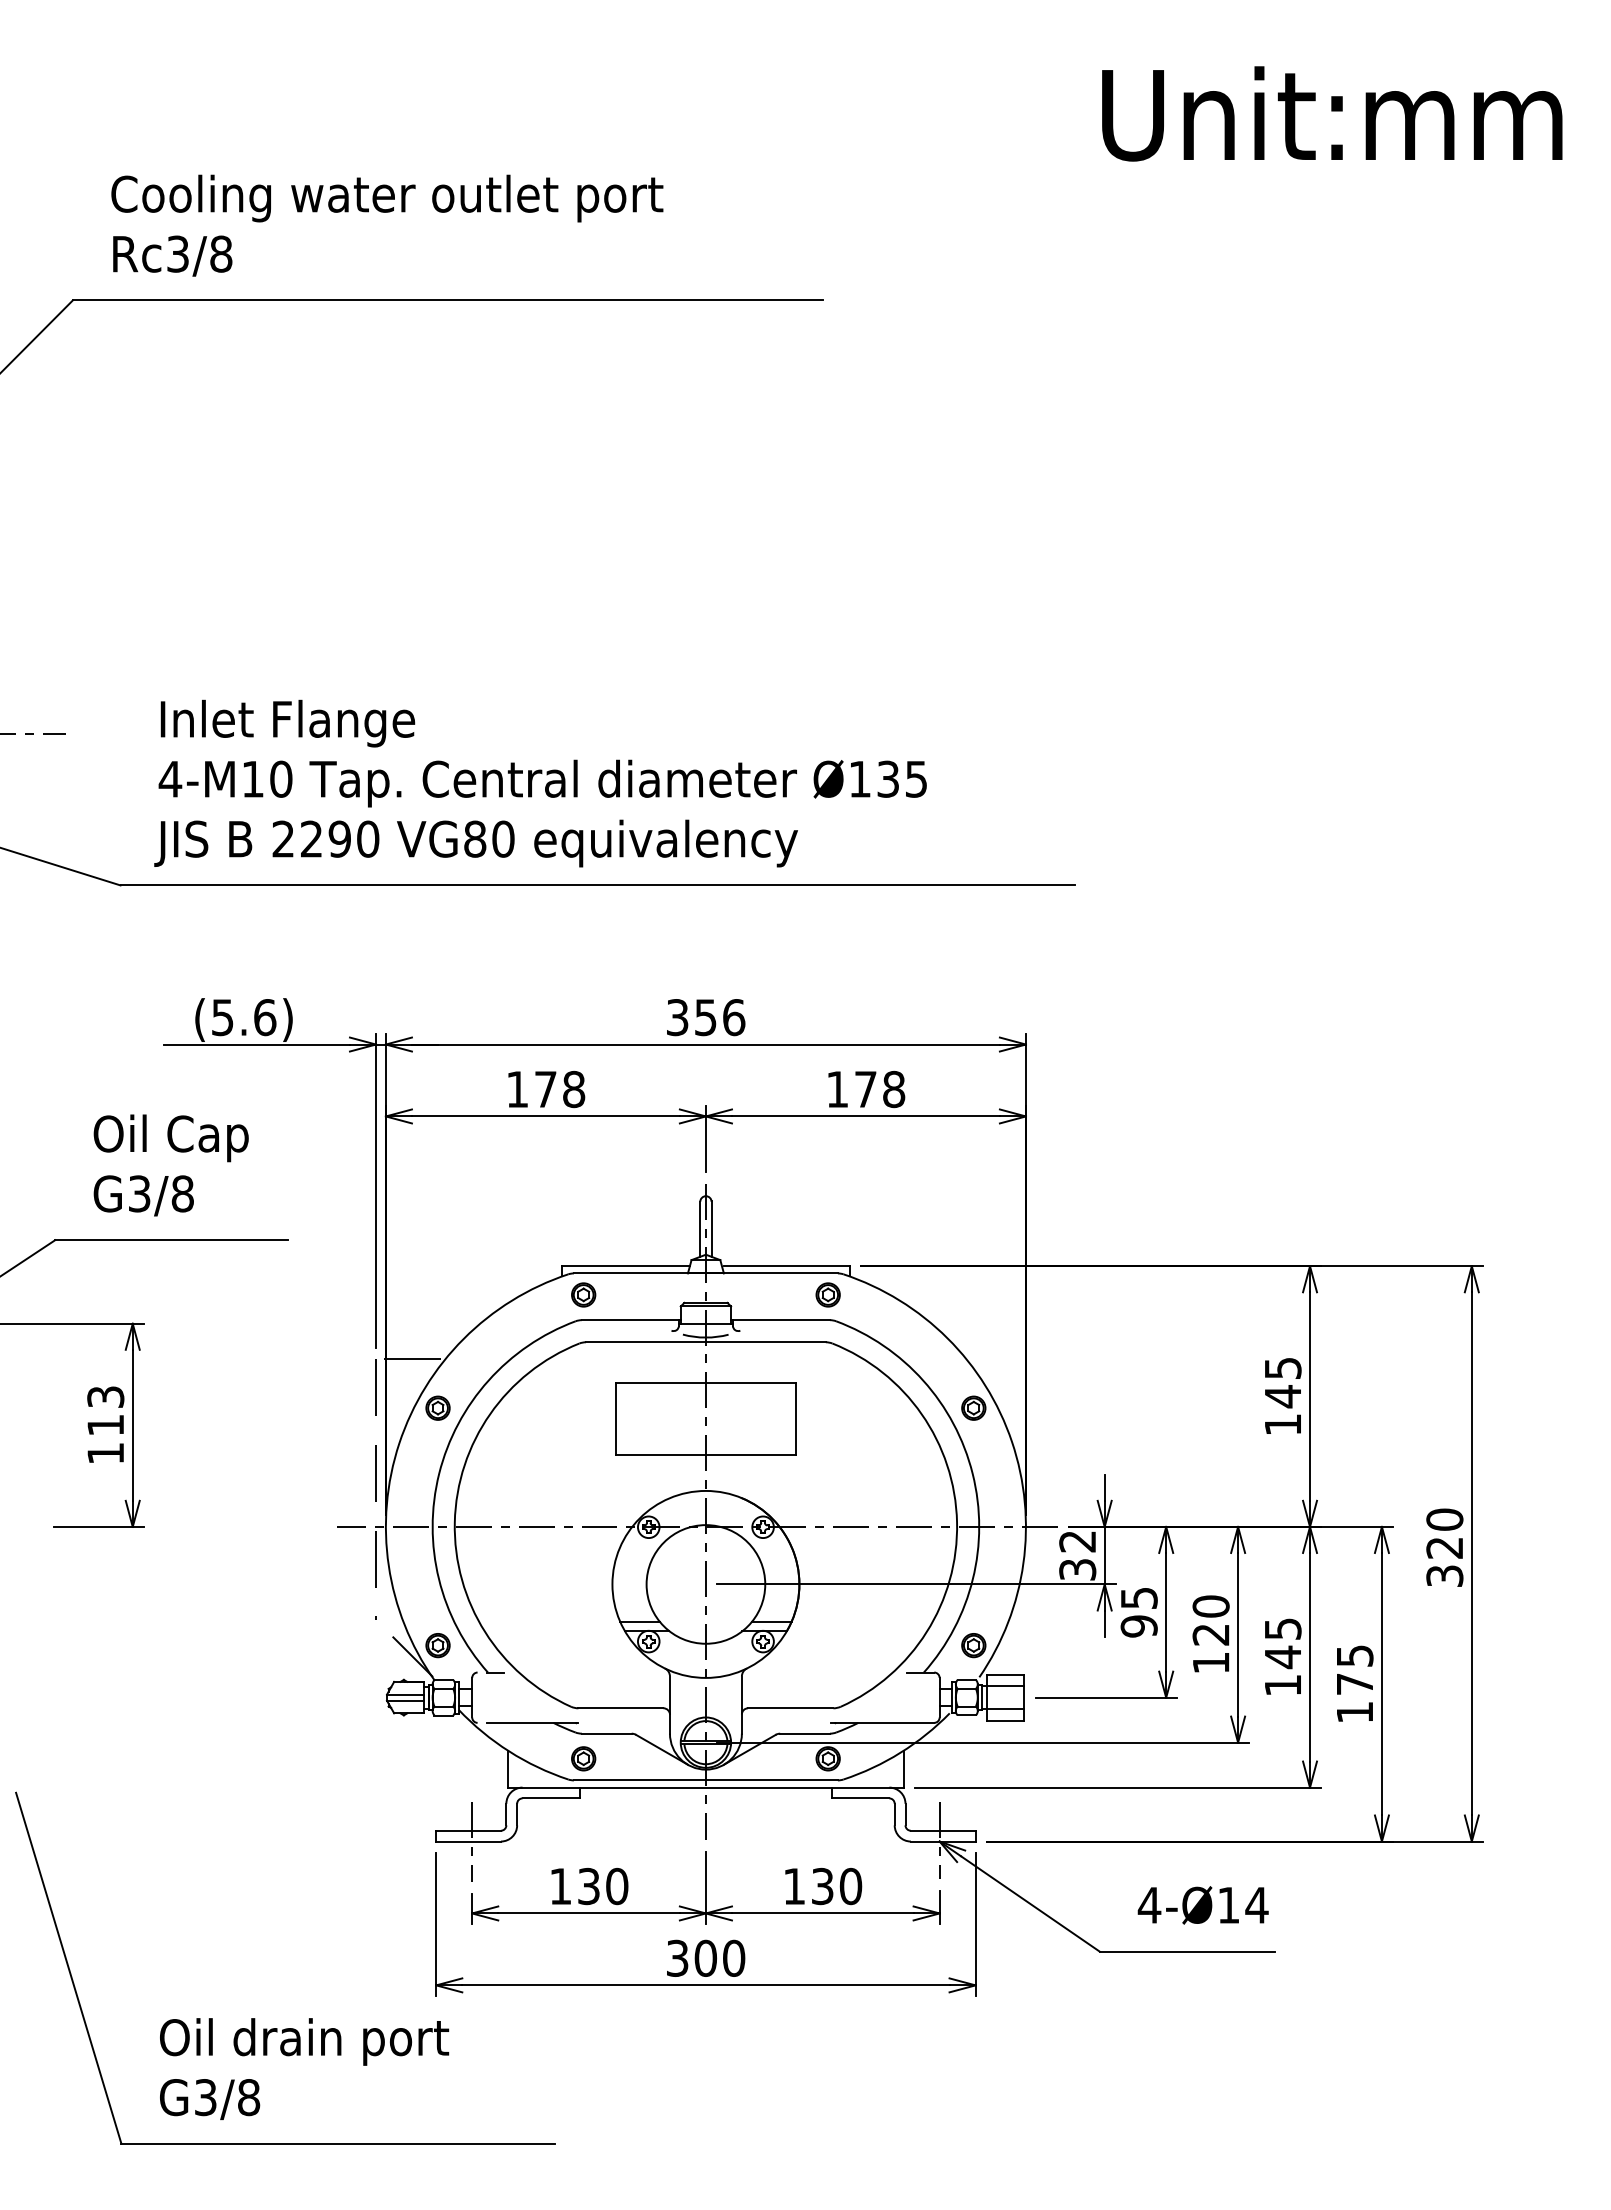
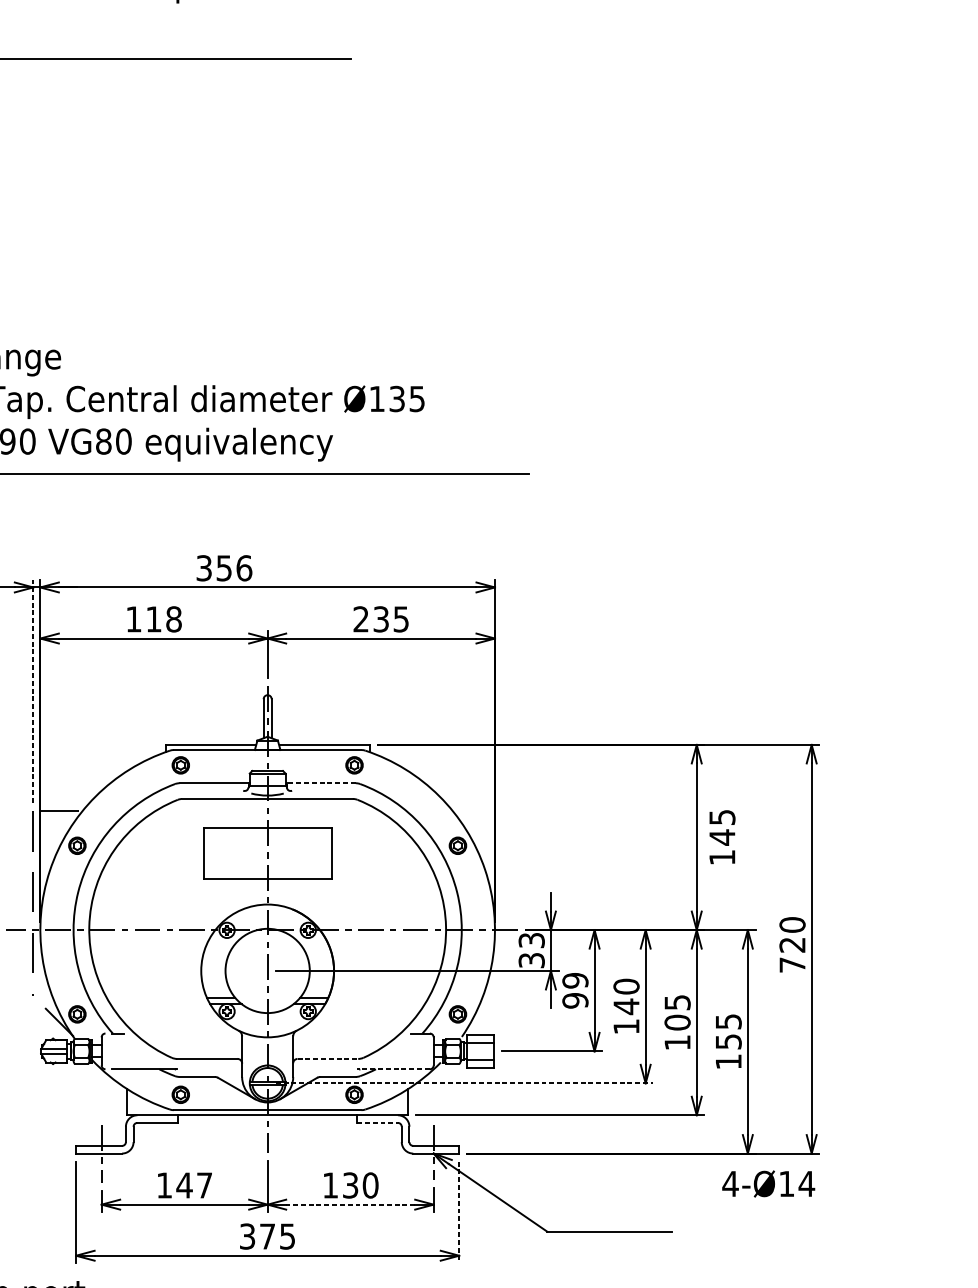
text: (706, 1017) -> (224, 568), moved
text: (545, 1089) -> (153, 619), 178 -> 118
text: (865, 1089) -> (381, 619), 178 -> 235
line: (376, 1190) -> (33, 691), solid -> dashed
line: (780, 1320) -> (320, 783), solid -> dashed
text: (1283, 1395) -> (722, 836), moved
text: (1077, 1541) -> (531, 940), 32 -> 33
text: (1444, 1575) -> (792, 964), 320 -> 720
text: (1138, 1598) -> (574, 980), 95 -> 99
text: (1210, 1634) -> (626, 1006), 120 -> 140
text: (1282, 1657) -> (677, 1022), 145 -> 105
text: (1355, 1683) -> (729, 1041), 175 -> 155
line: (790, 1708) -> (327, 1059), solid -> dashed
line: (882, 1722) -> (393, 1069), solid -> dashed
line: (983, 1742) -> (464, 1083), solid -> dashed
line: (860, 1798) -> (377, 1123), solid -> dashed
text: (602, 1886) -> (194, 1185), 130 -> 147
text: (1202, 1905) -> (768, 1184), moved
line: (822, 1913) -> (350, 1204), solid -> dashed
line: (975, 1924) -> (459, 1212), solid -> dashed
text: (719, 1957) -> (277, 1235), 300 -> 375

